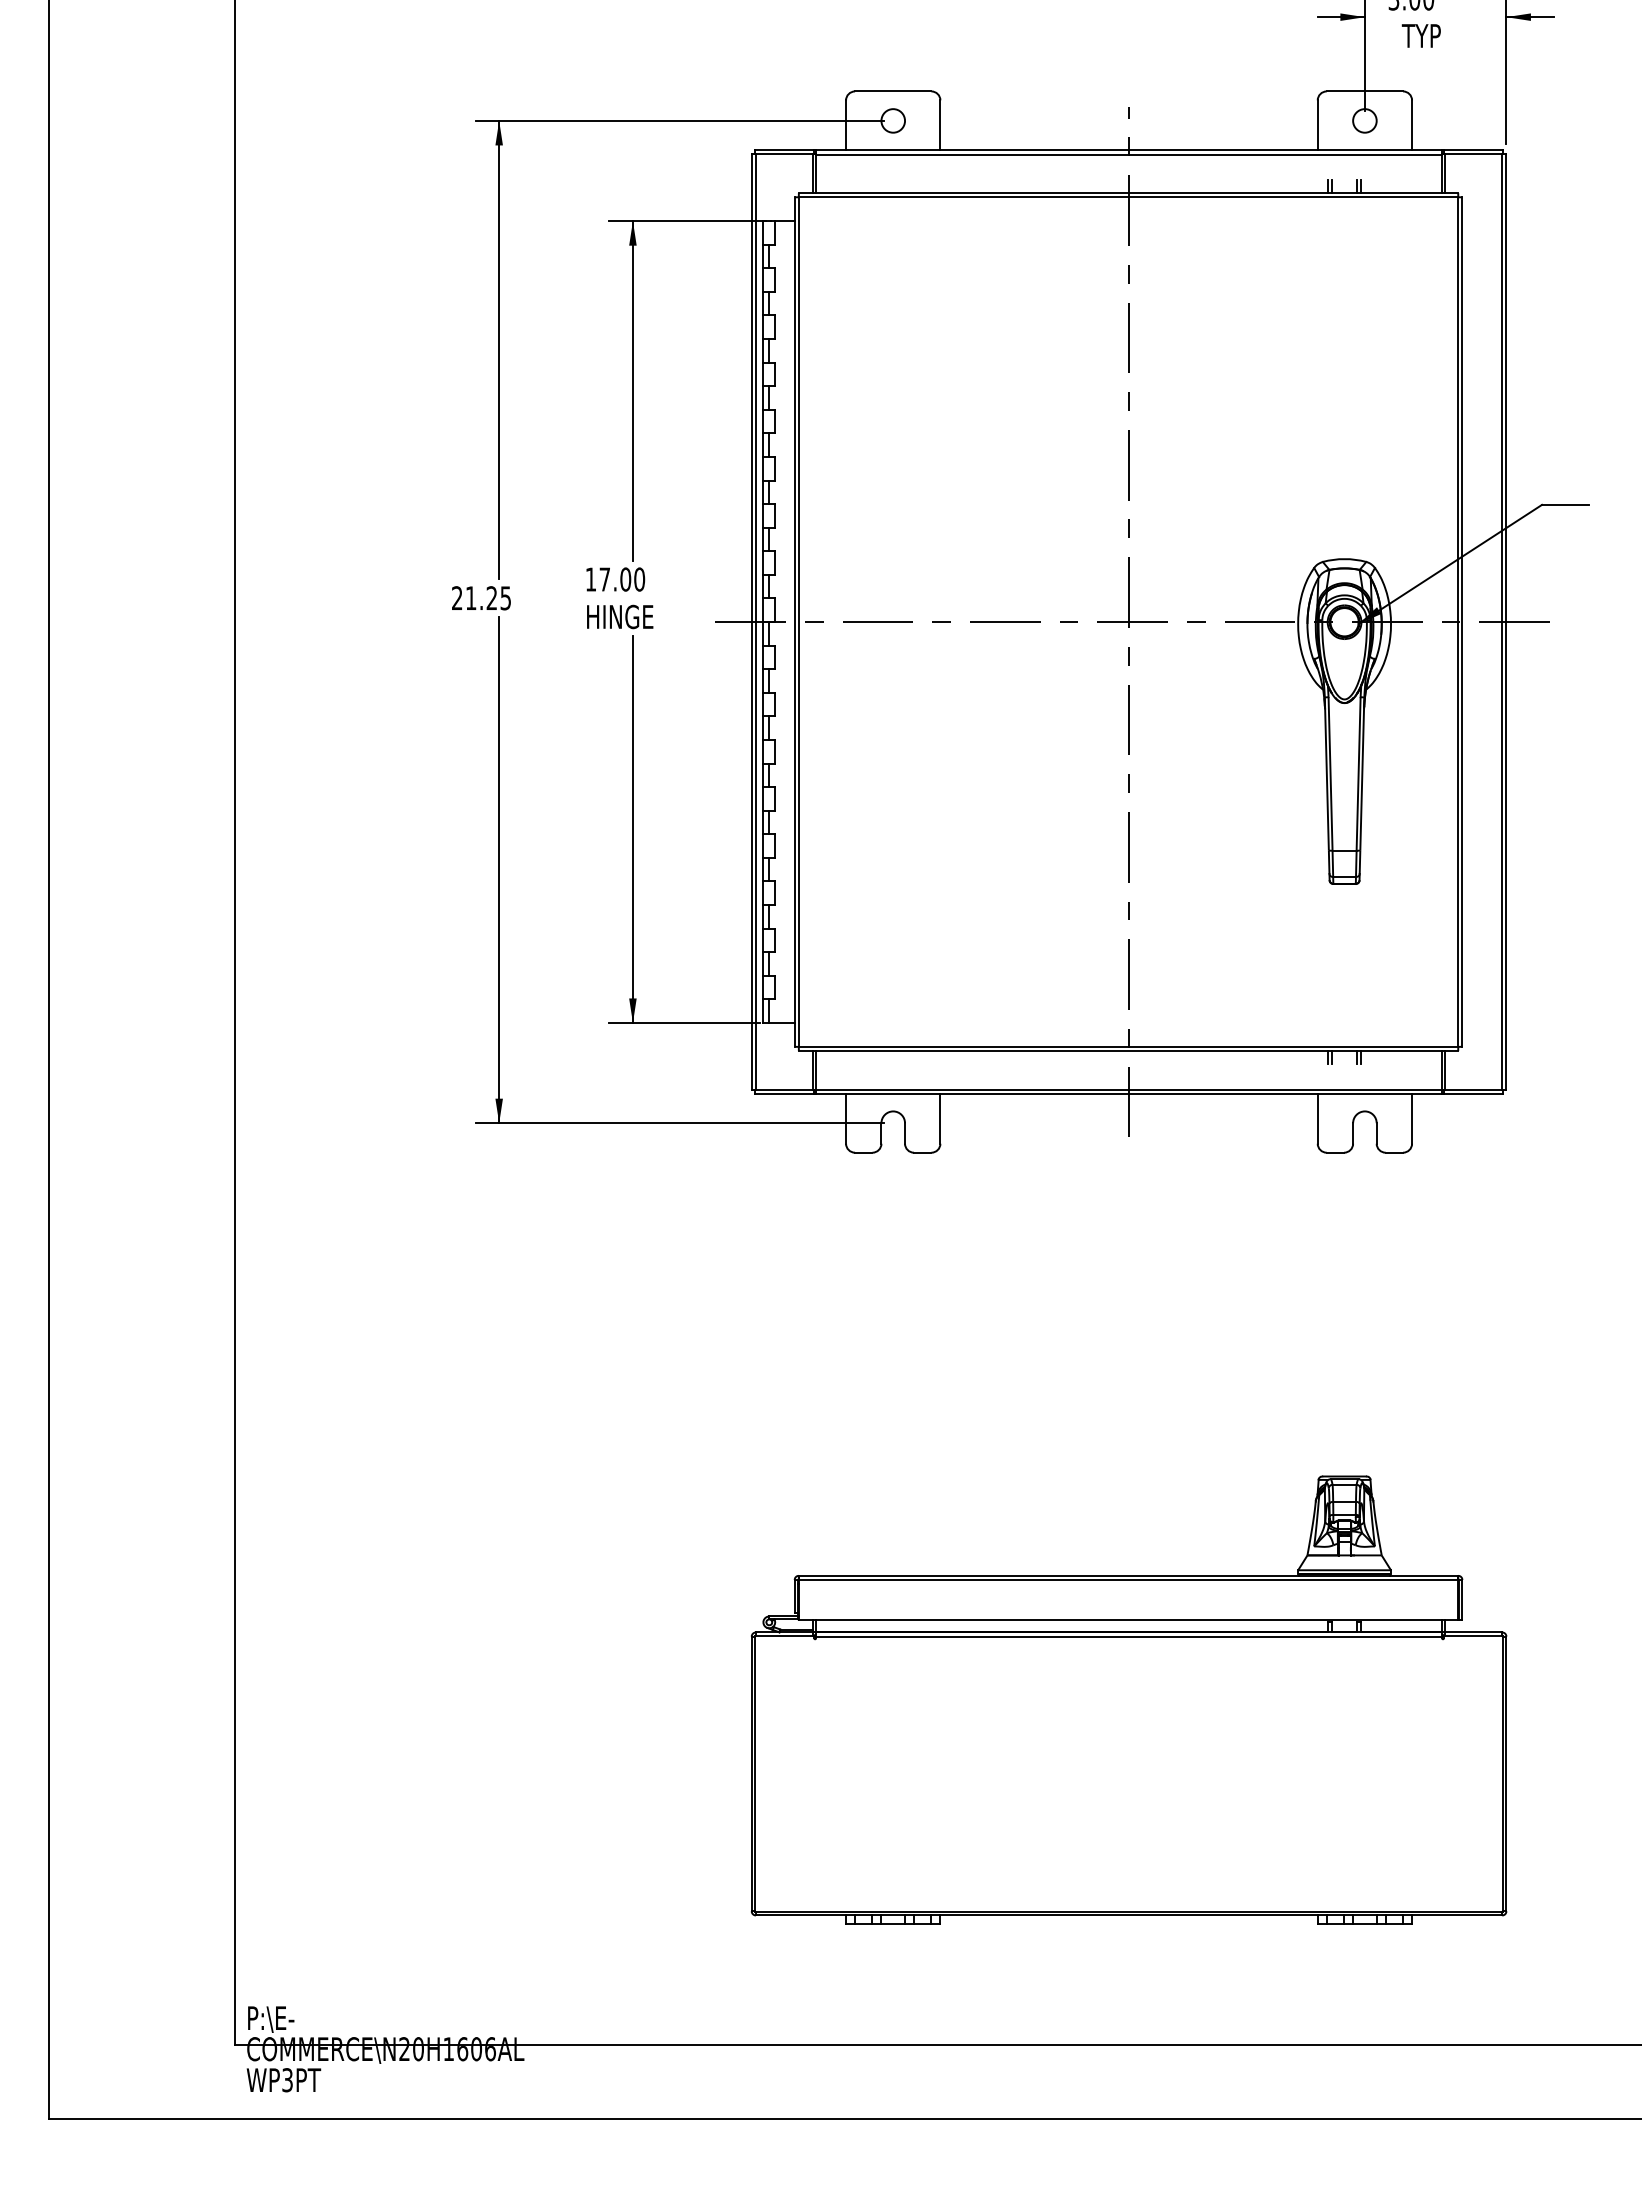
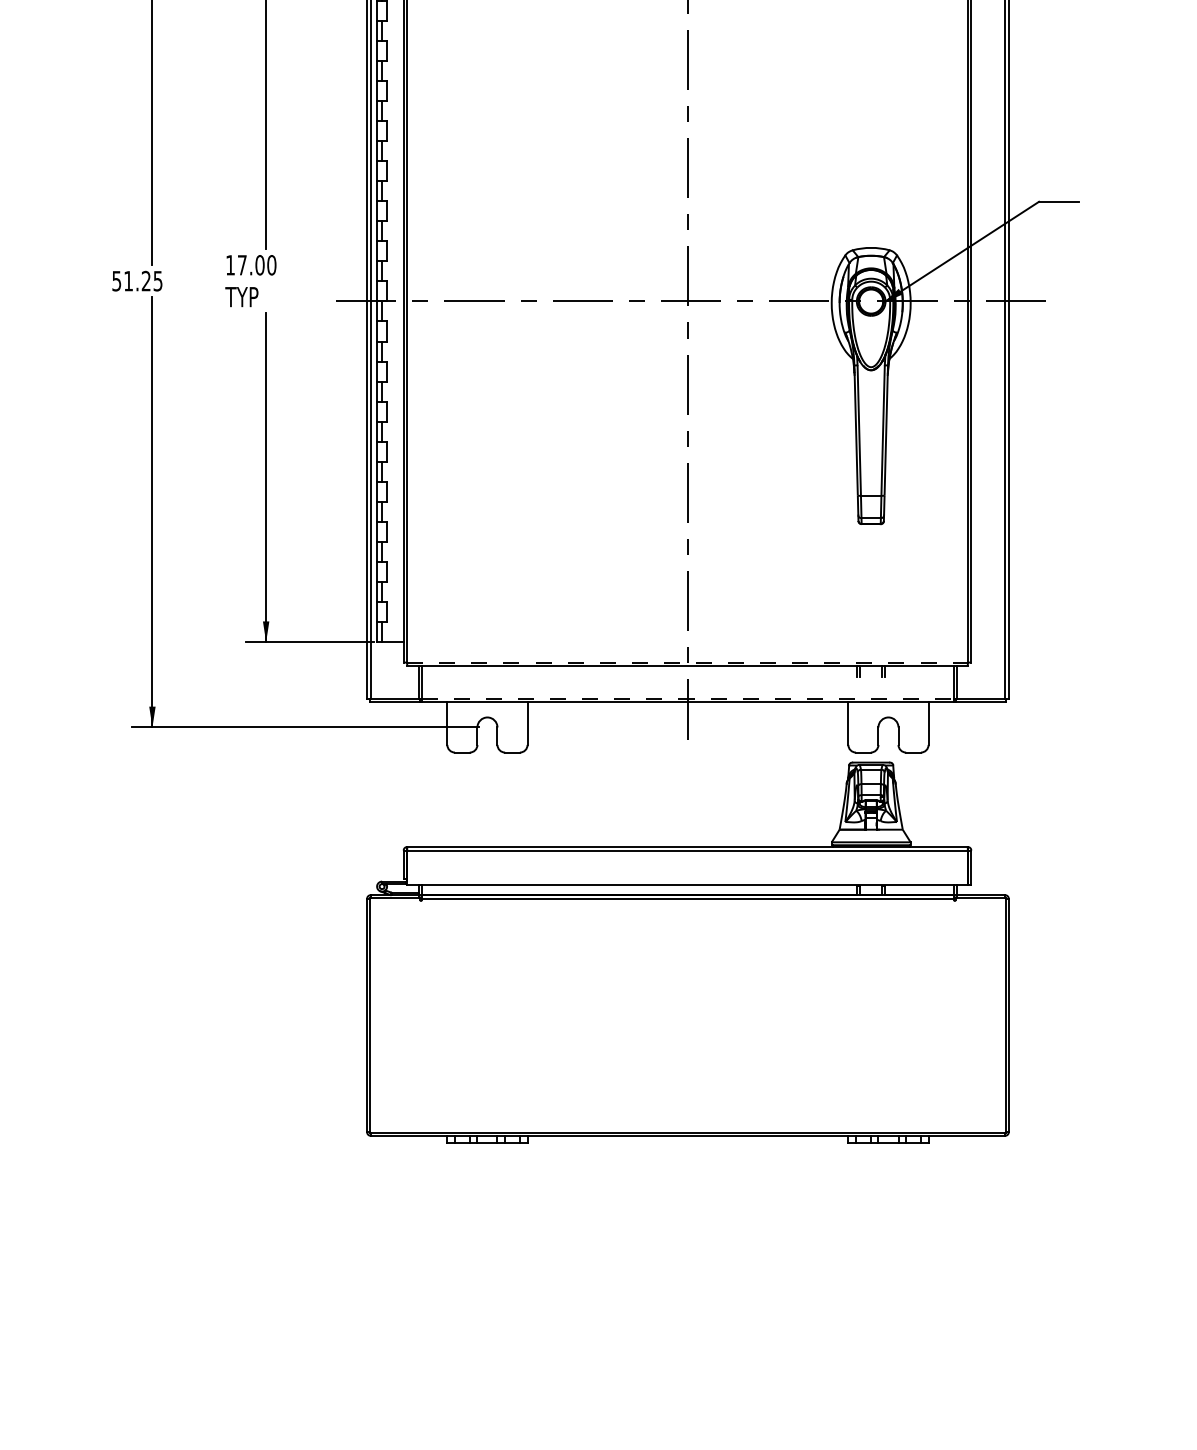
text: (457, 598) -> (116, 281), 21.25 -> 51.25
text: (618, 616) -> (253, 296), HINGE -> TYP
line: (1128, 1046) -> (687, 662), solid -> dashed
line: (1129, 1089) -> (688, 698), solid -> dashed
part: (1129, 1699) -> (688, 952), moved

